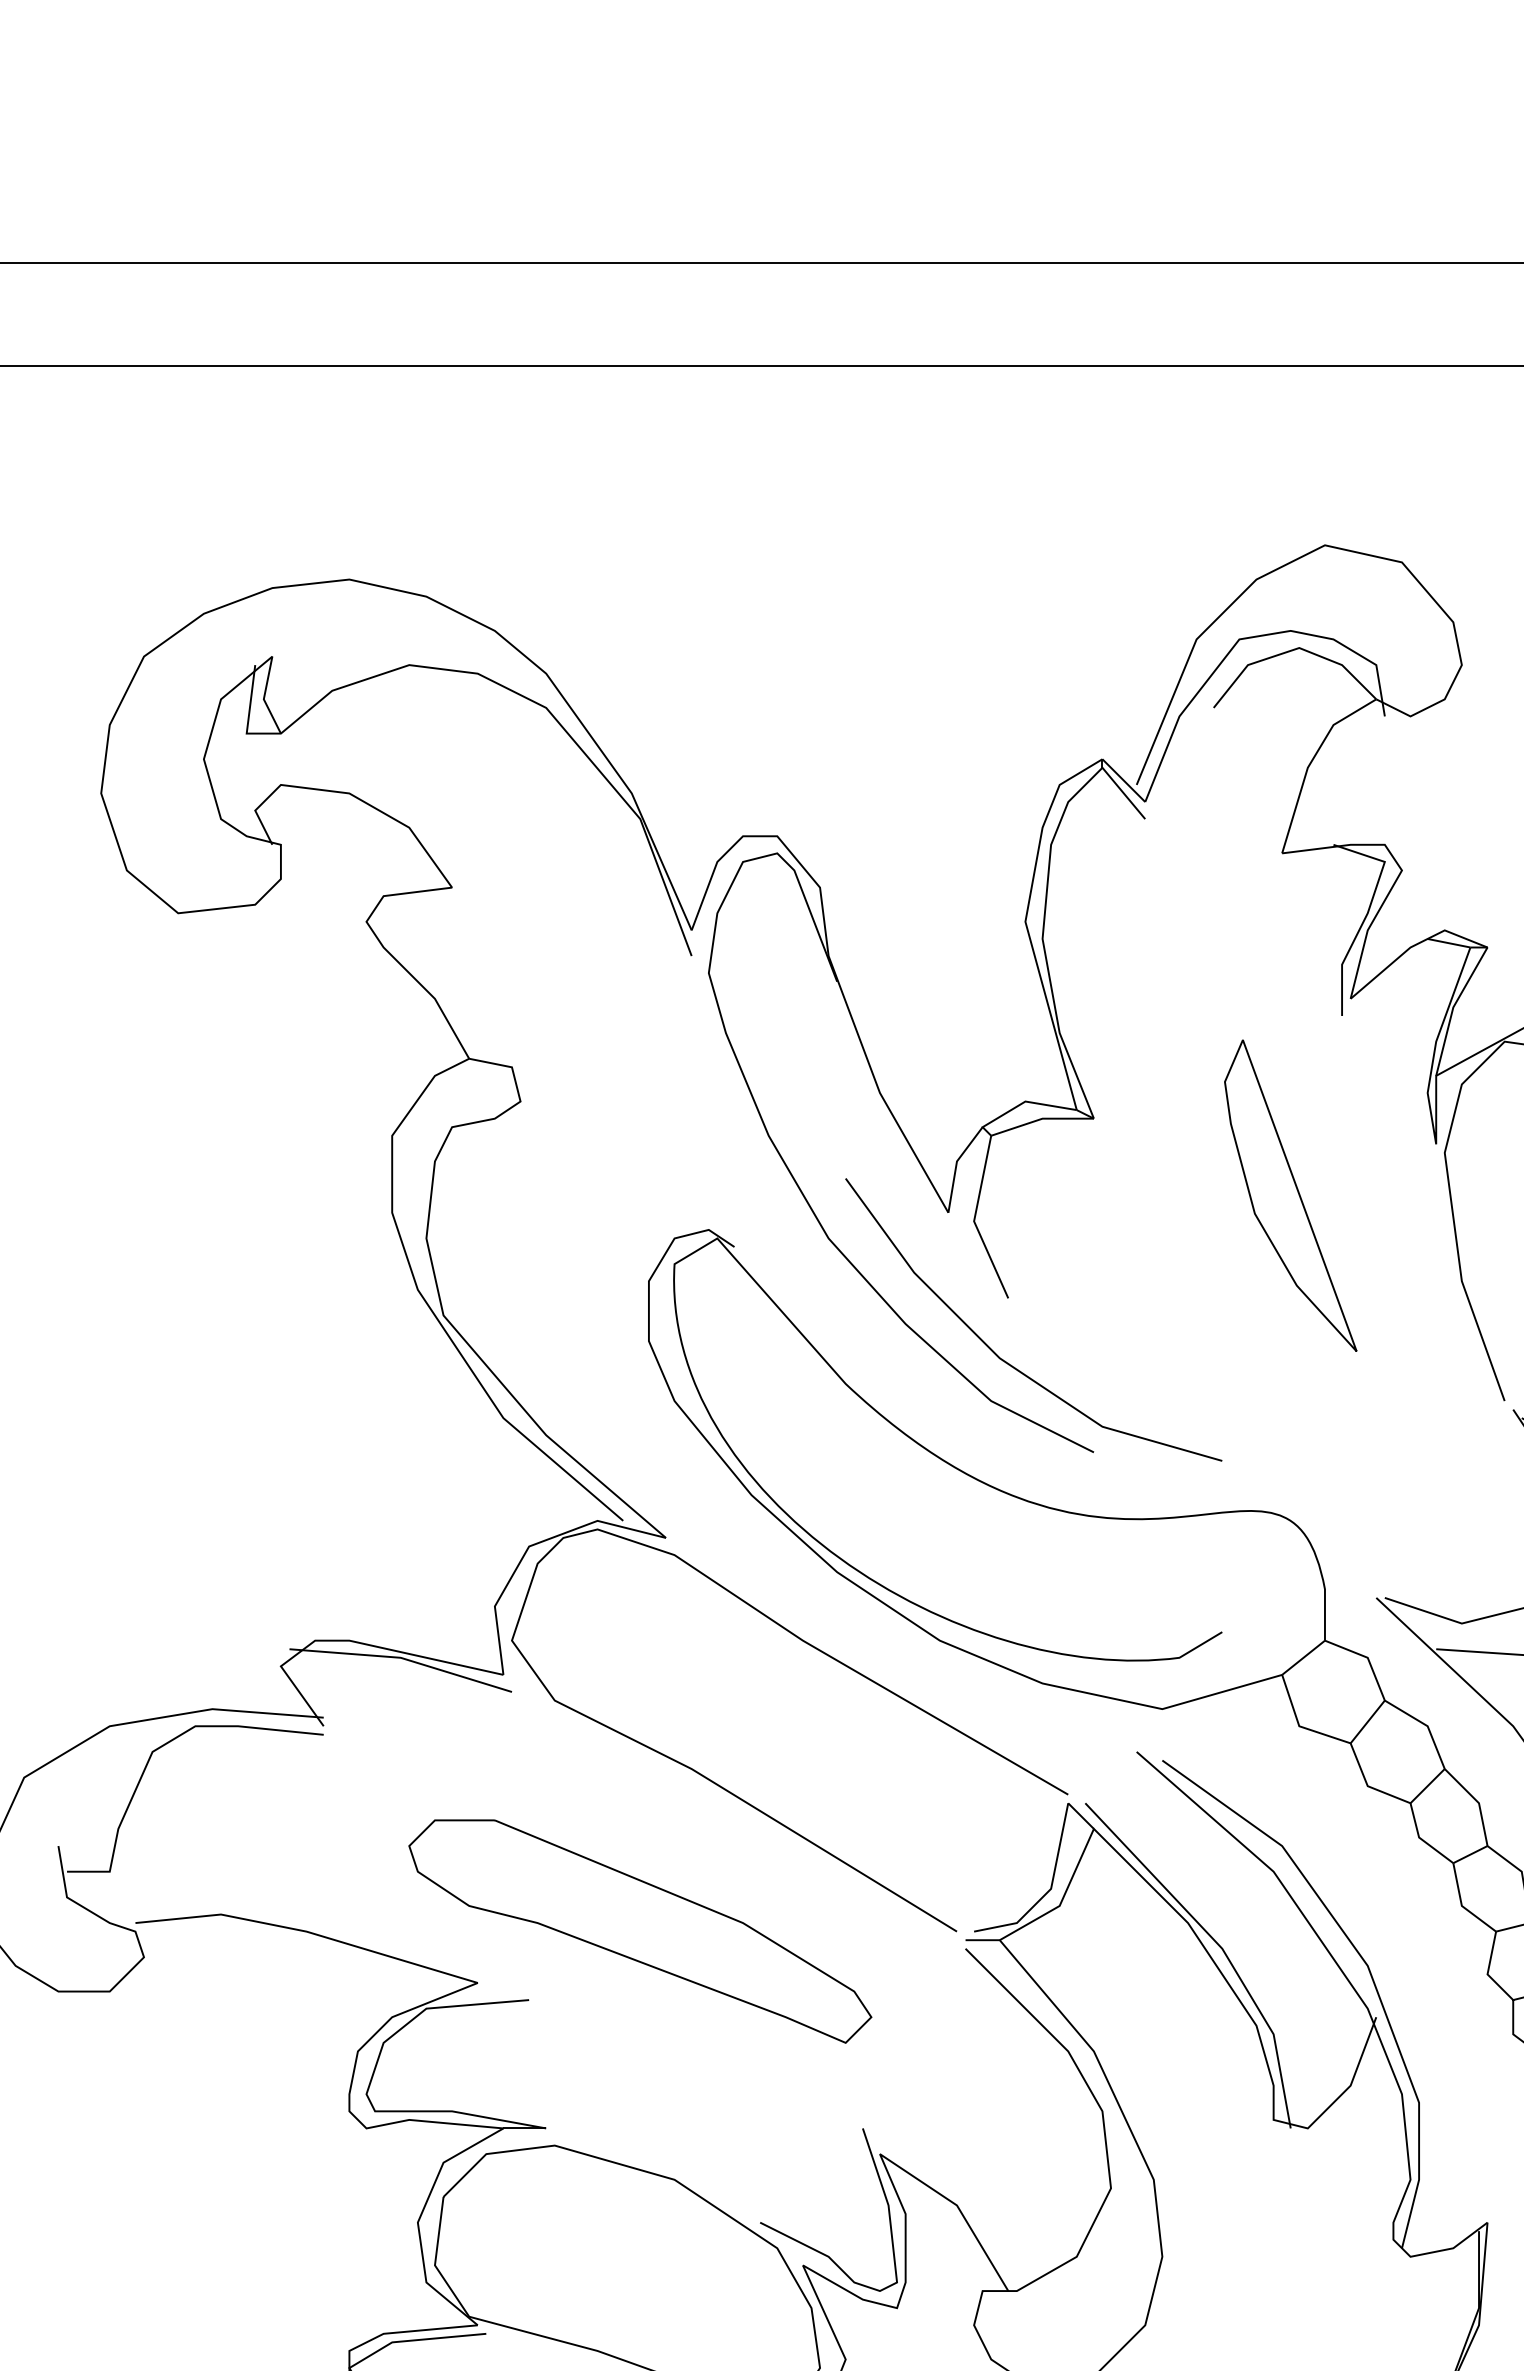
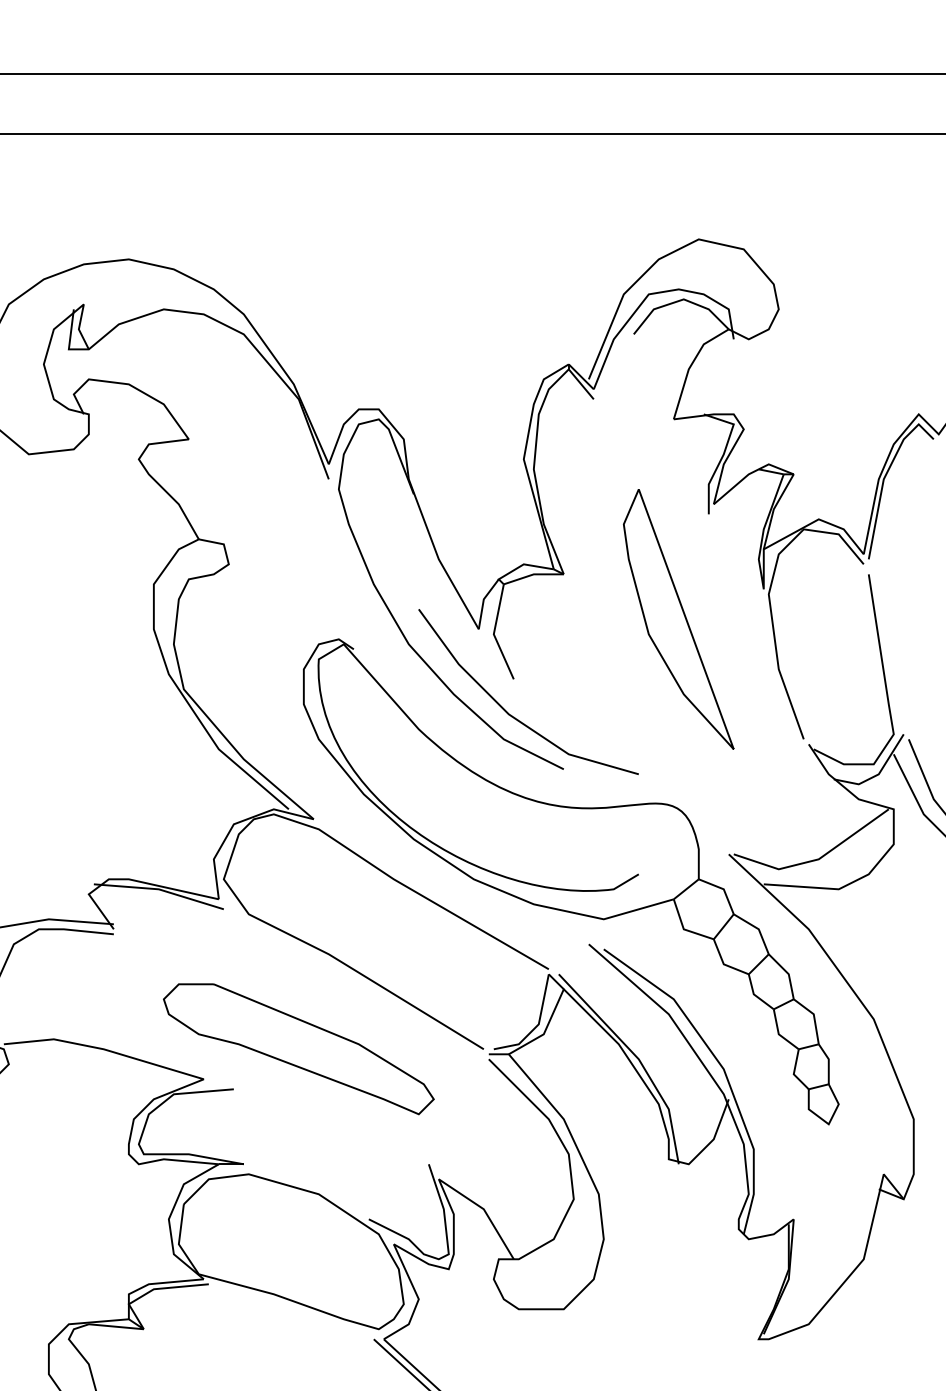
part: (1290, 1195) -> (678, 619), size x1.43

